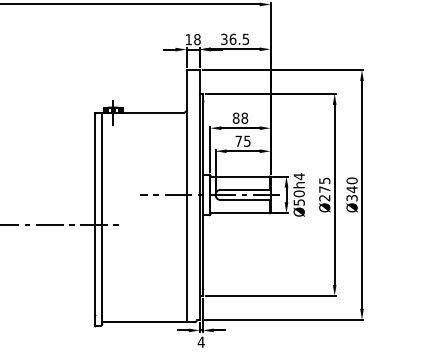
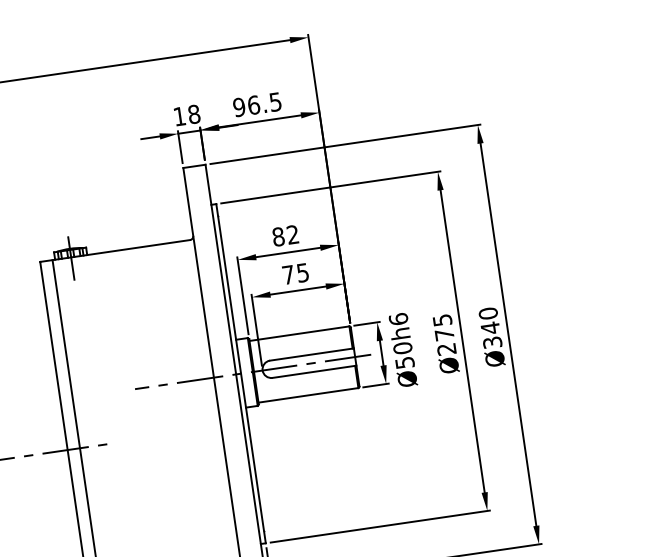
text: (224, 38) -> (239, 105), 36.5 -> 96.5
text: (244, 117) -> (292, 233), 88 -> 82
text: (298, 176) -> (397, 319), Ø50h4 -> Ø50h6

